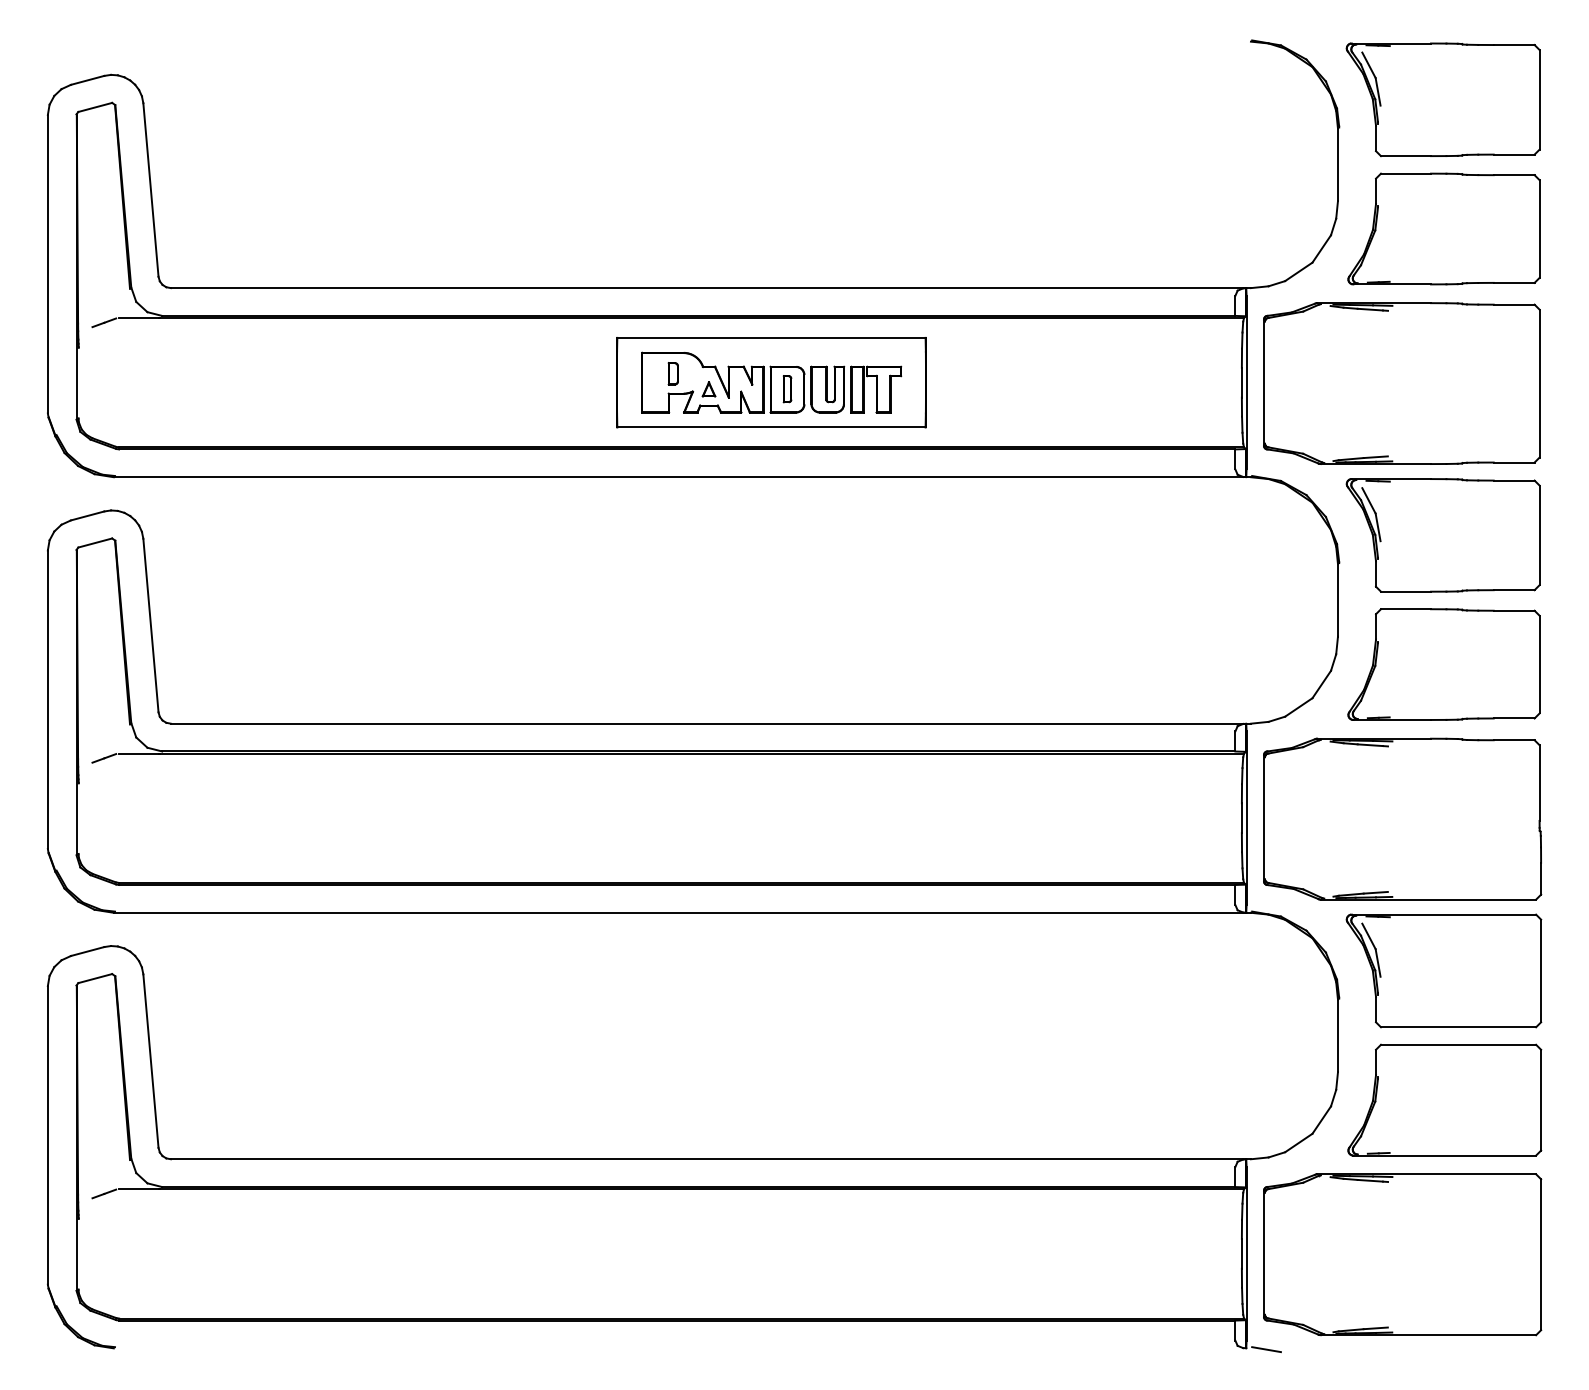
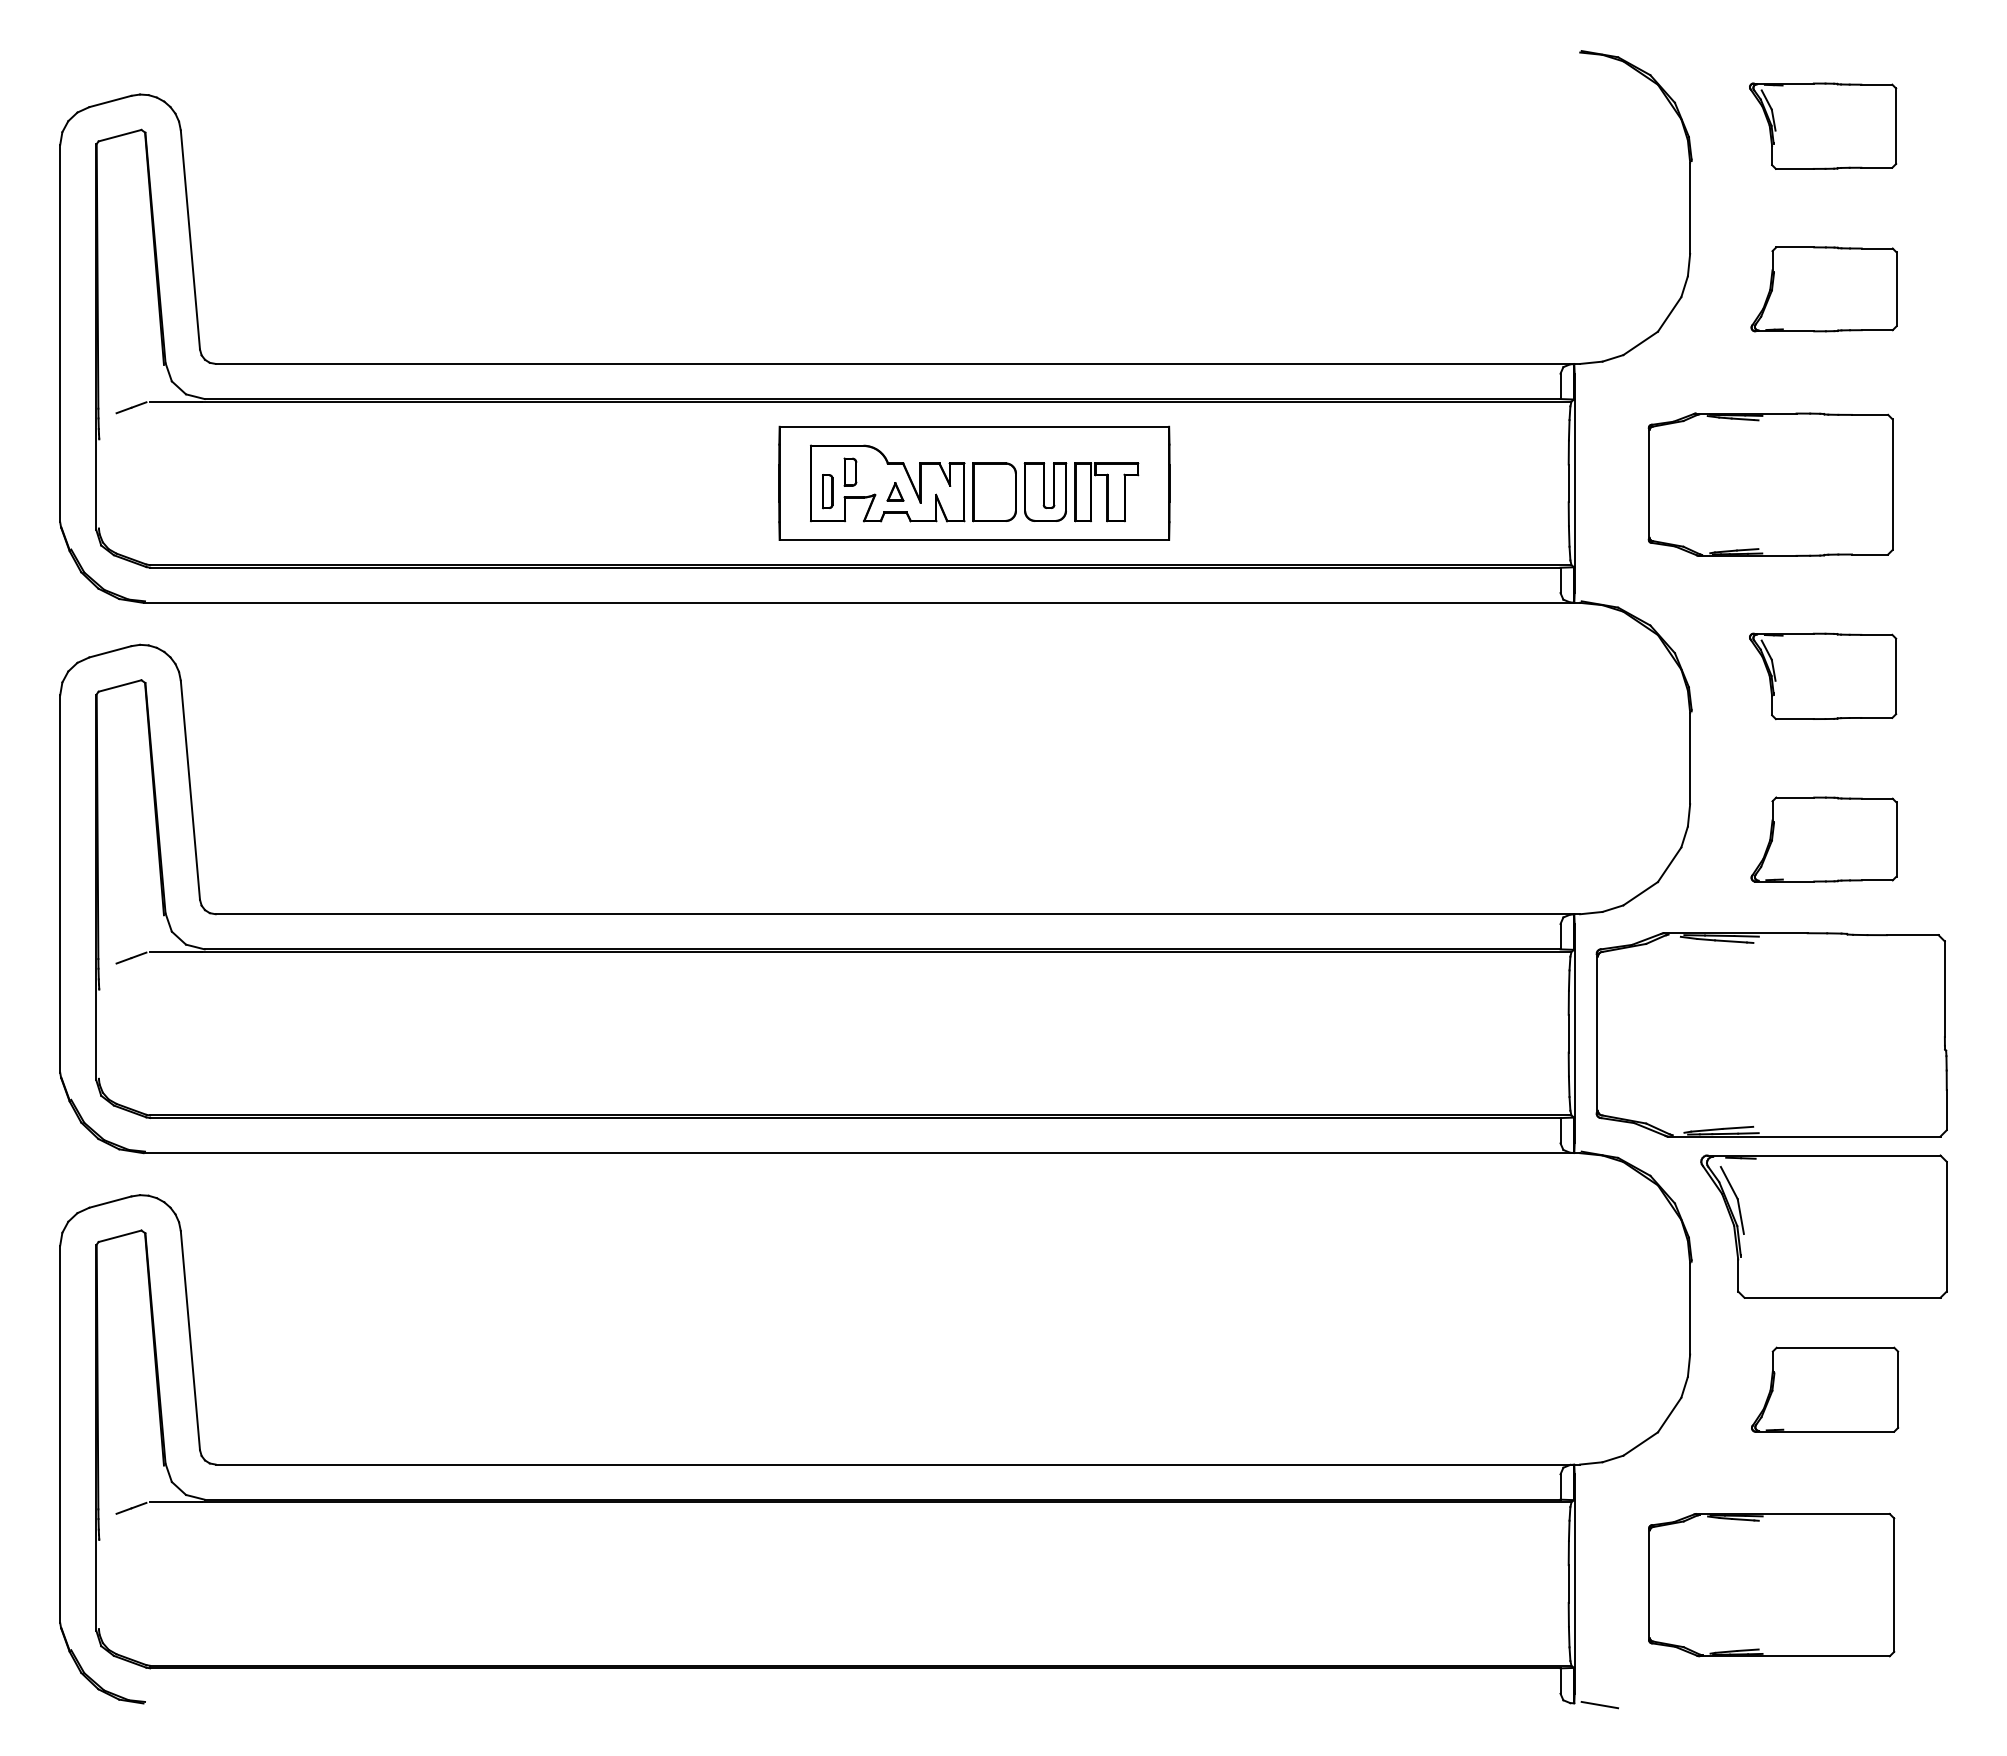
part: (1442, 100) -> (1822, 126), size x0.6
part: (1443, 229) -> (1823, 289), size x0.6
part: (1401, 383) -> (1770, 484), size x0.7
part: (787, 389) -> (827, 491), moved
part: (1442, 535) -> (1822, 676), size x0.6
part: (1443, 664) -> (1823, 839), size x0.6
part: (1444, 1099) -> (1824, 1389), size x0.6
part: (1402, 1254) -> (1771, 1584), size x0.7

